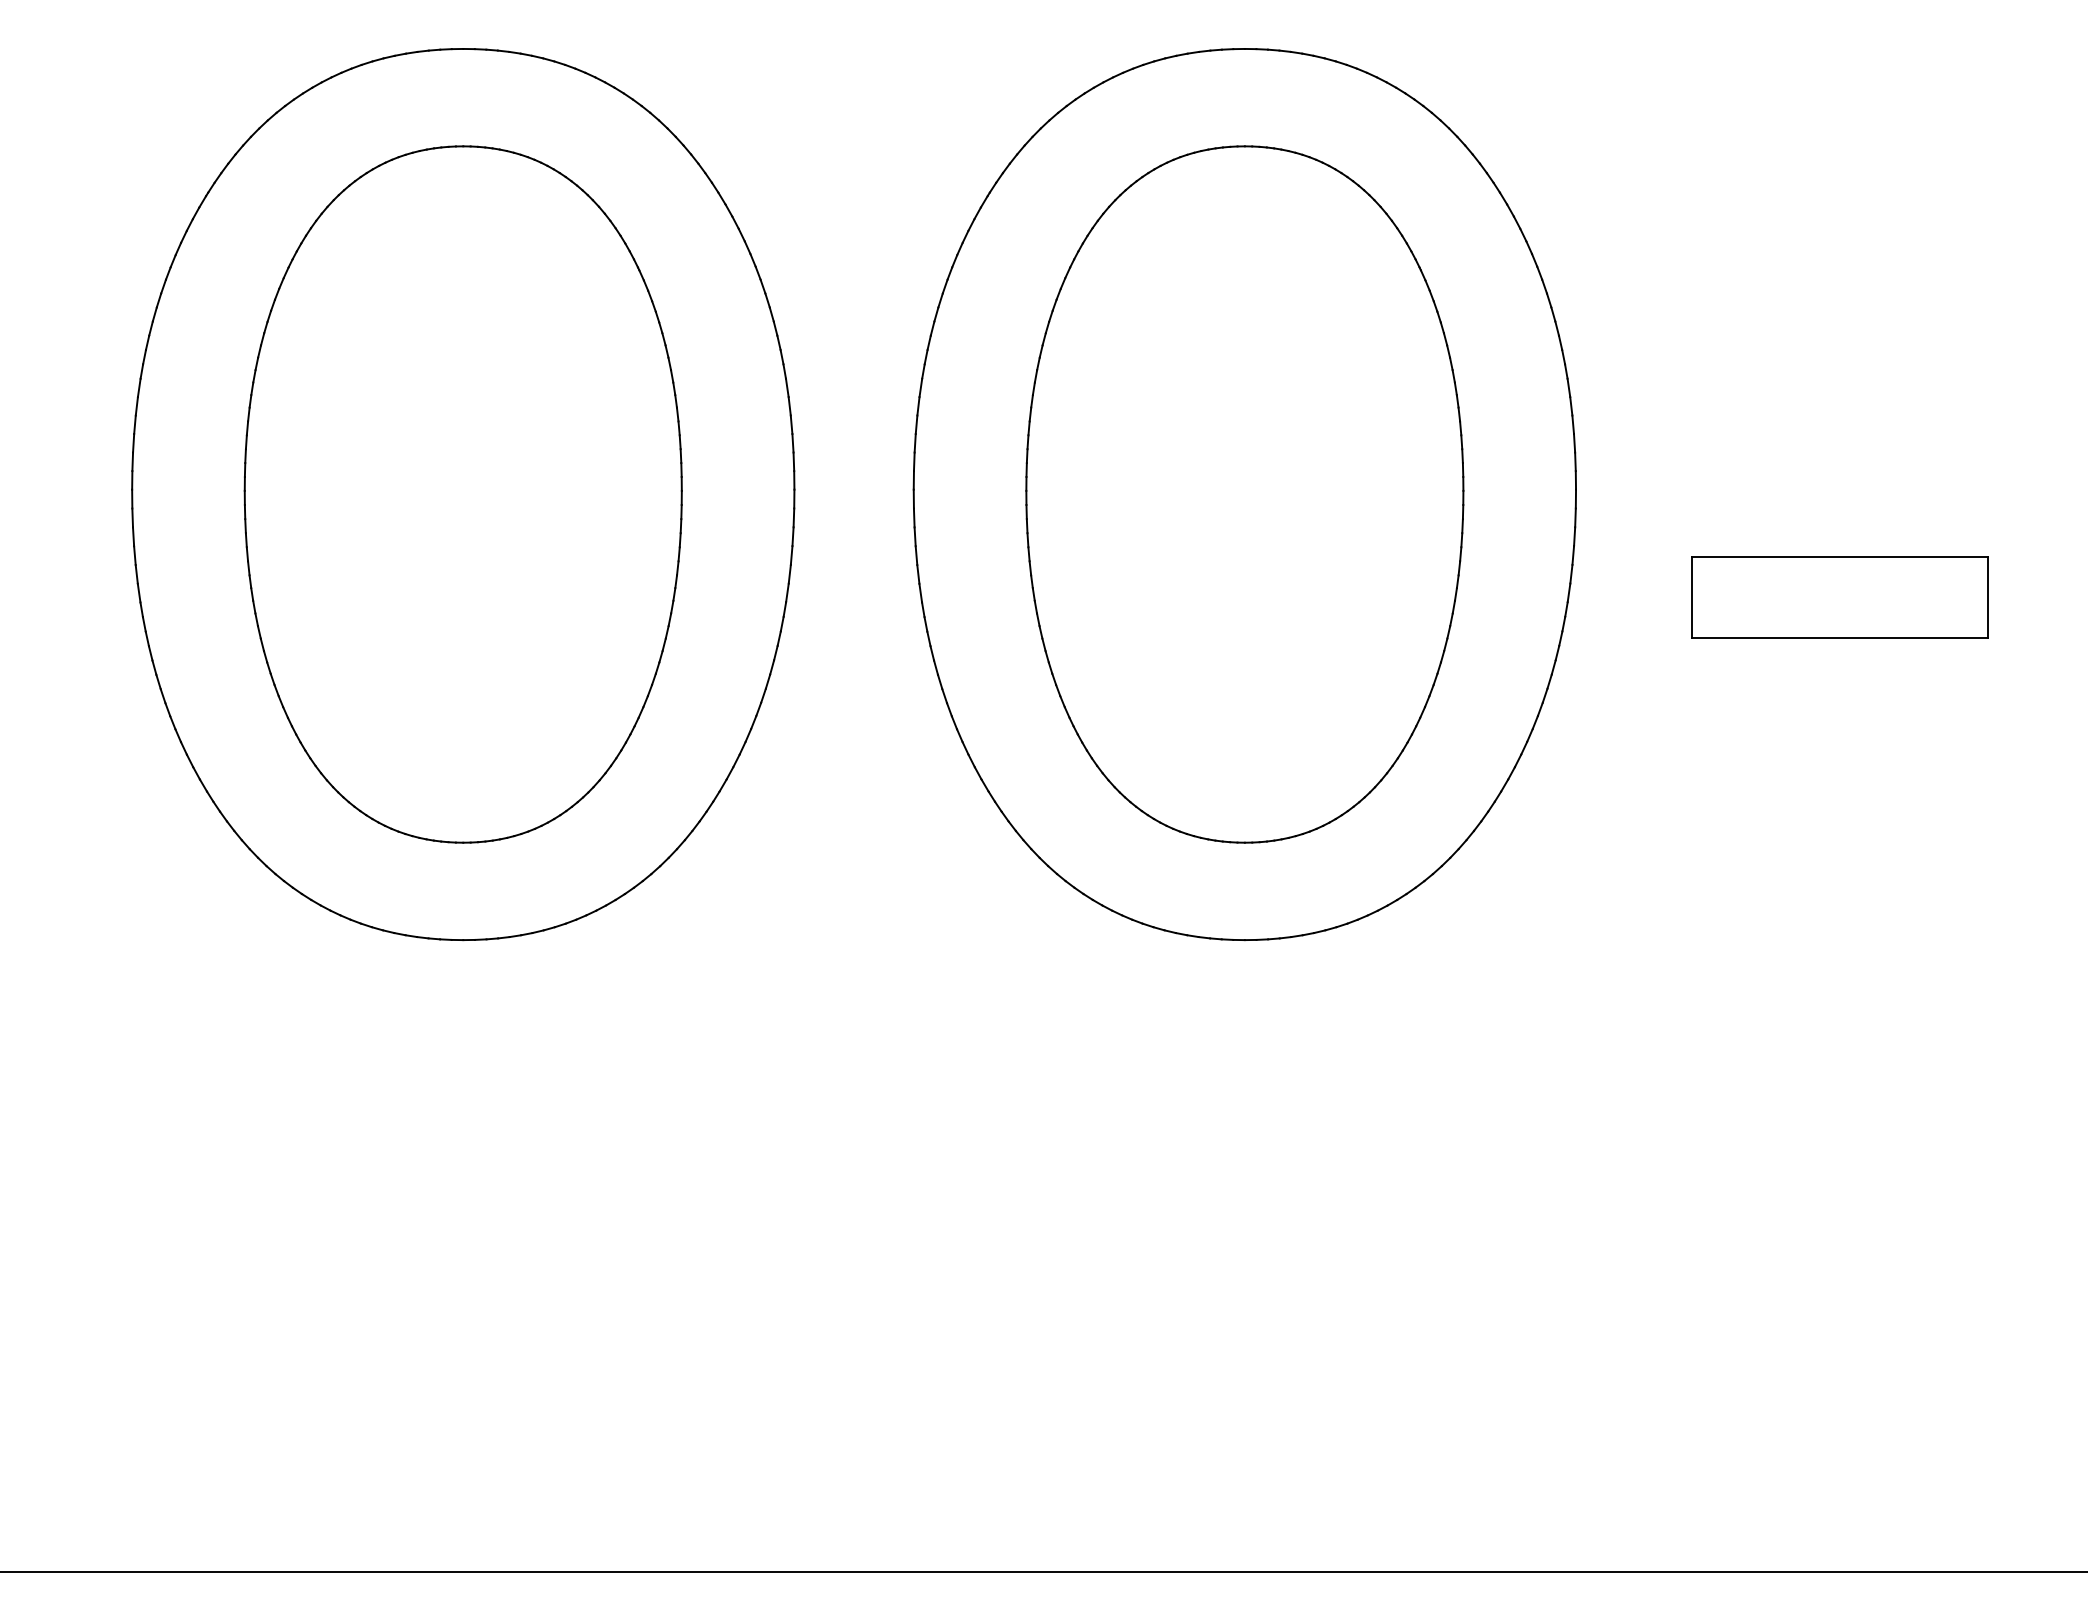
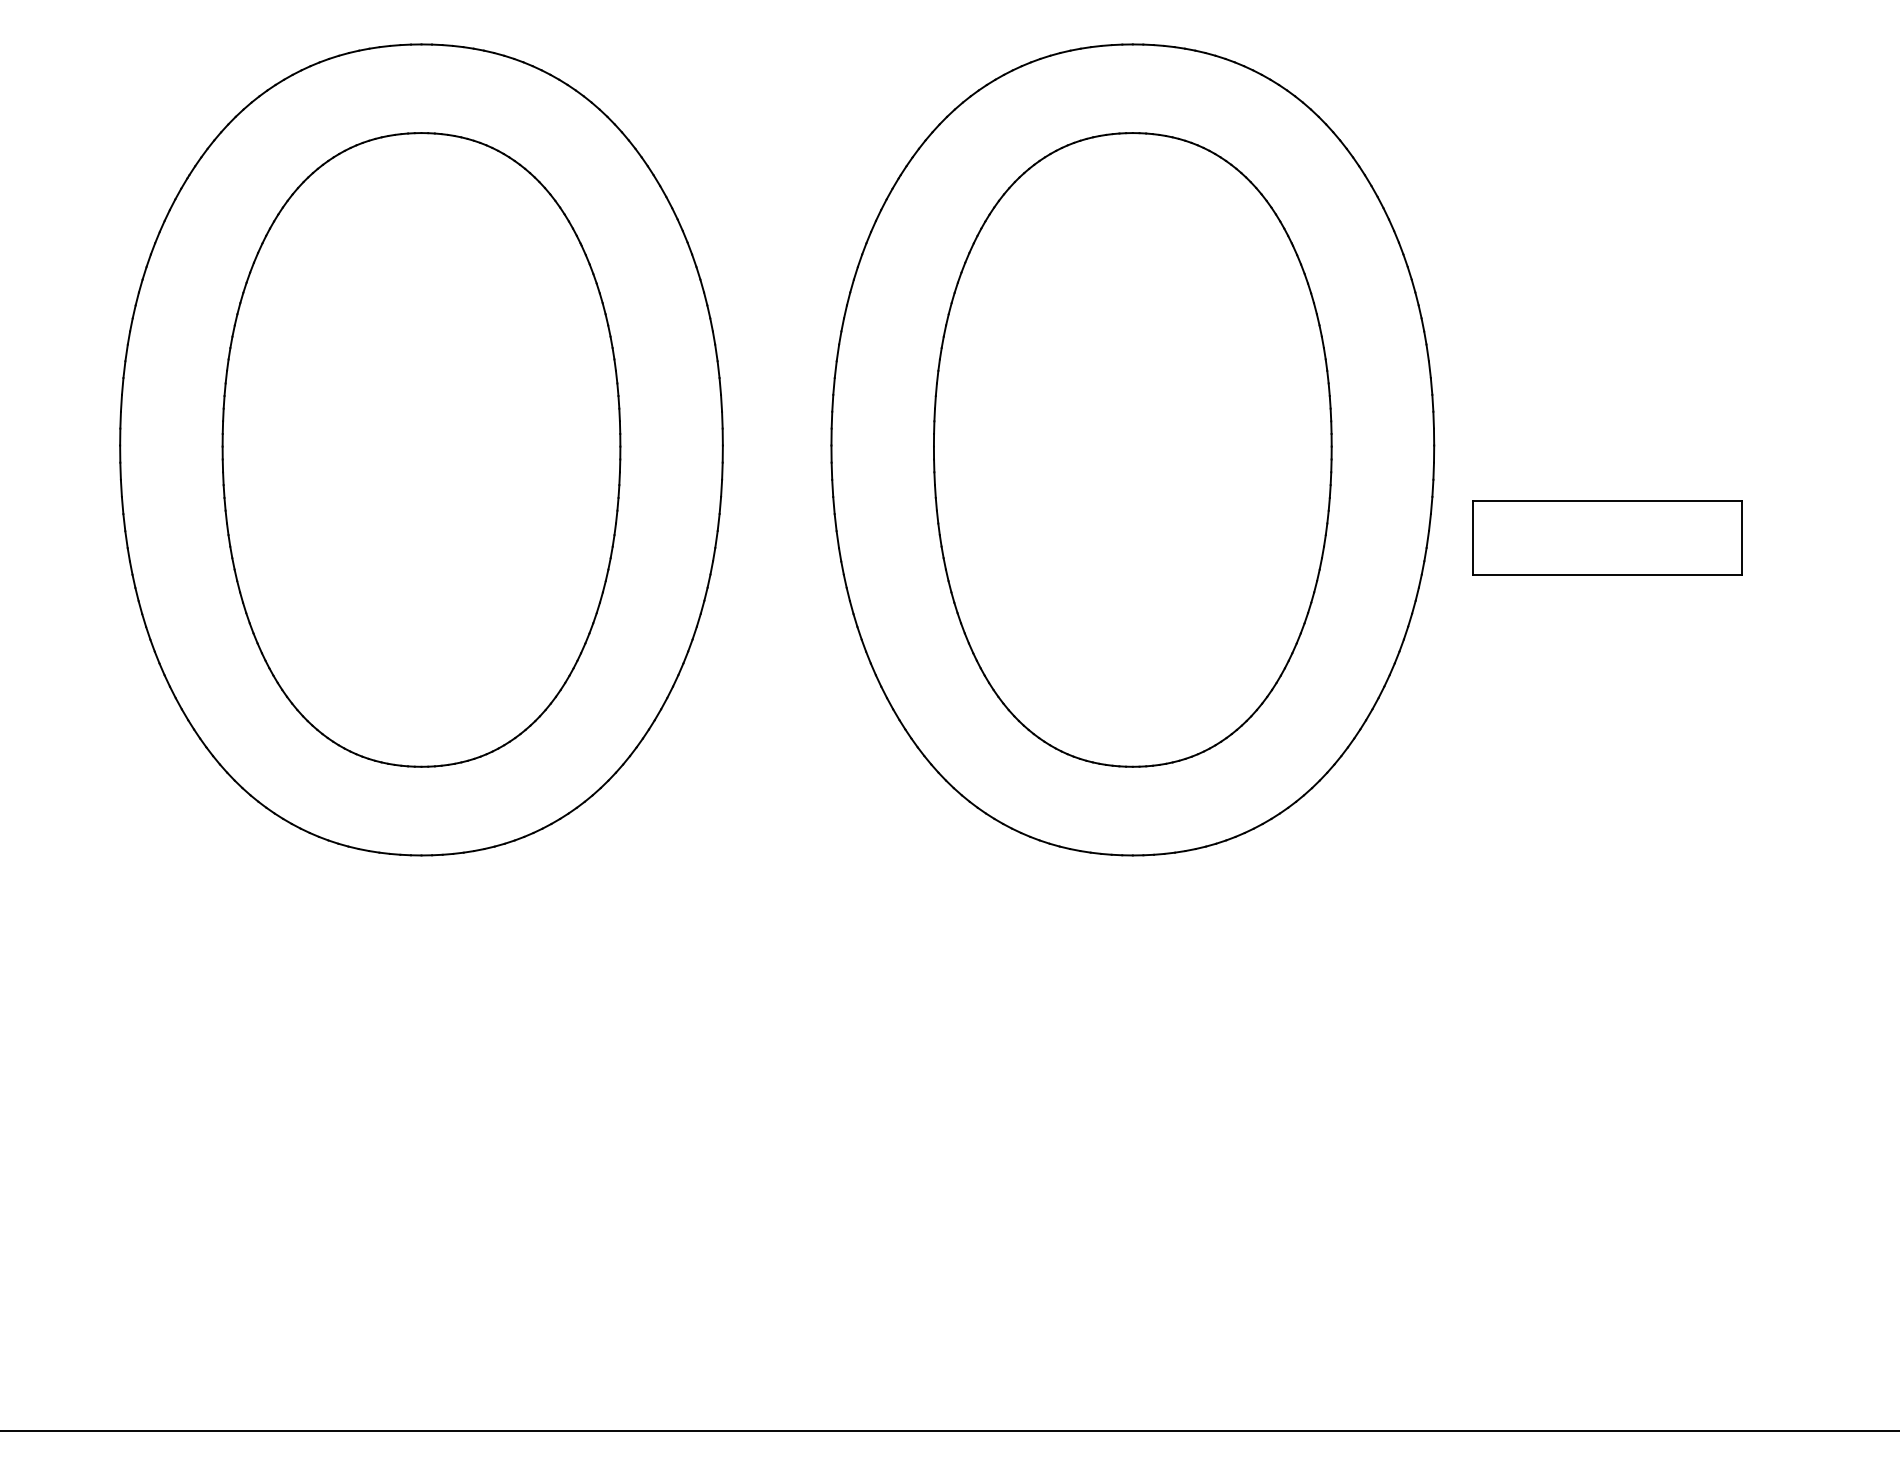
part: (1840, 597) -> (1607, 537), moved

